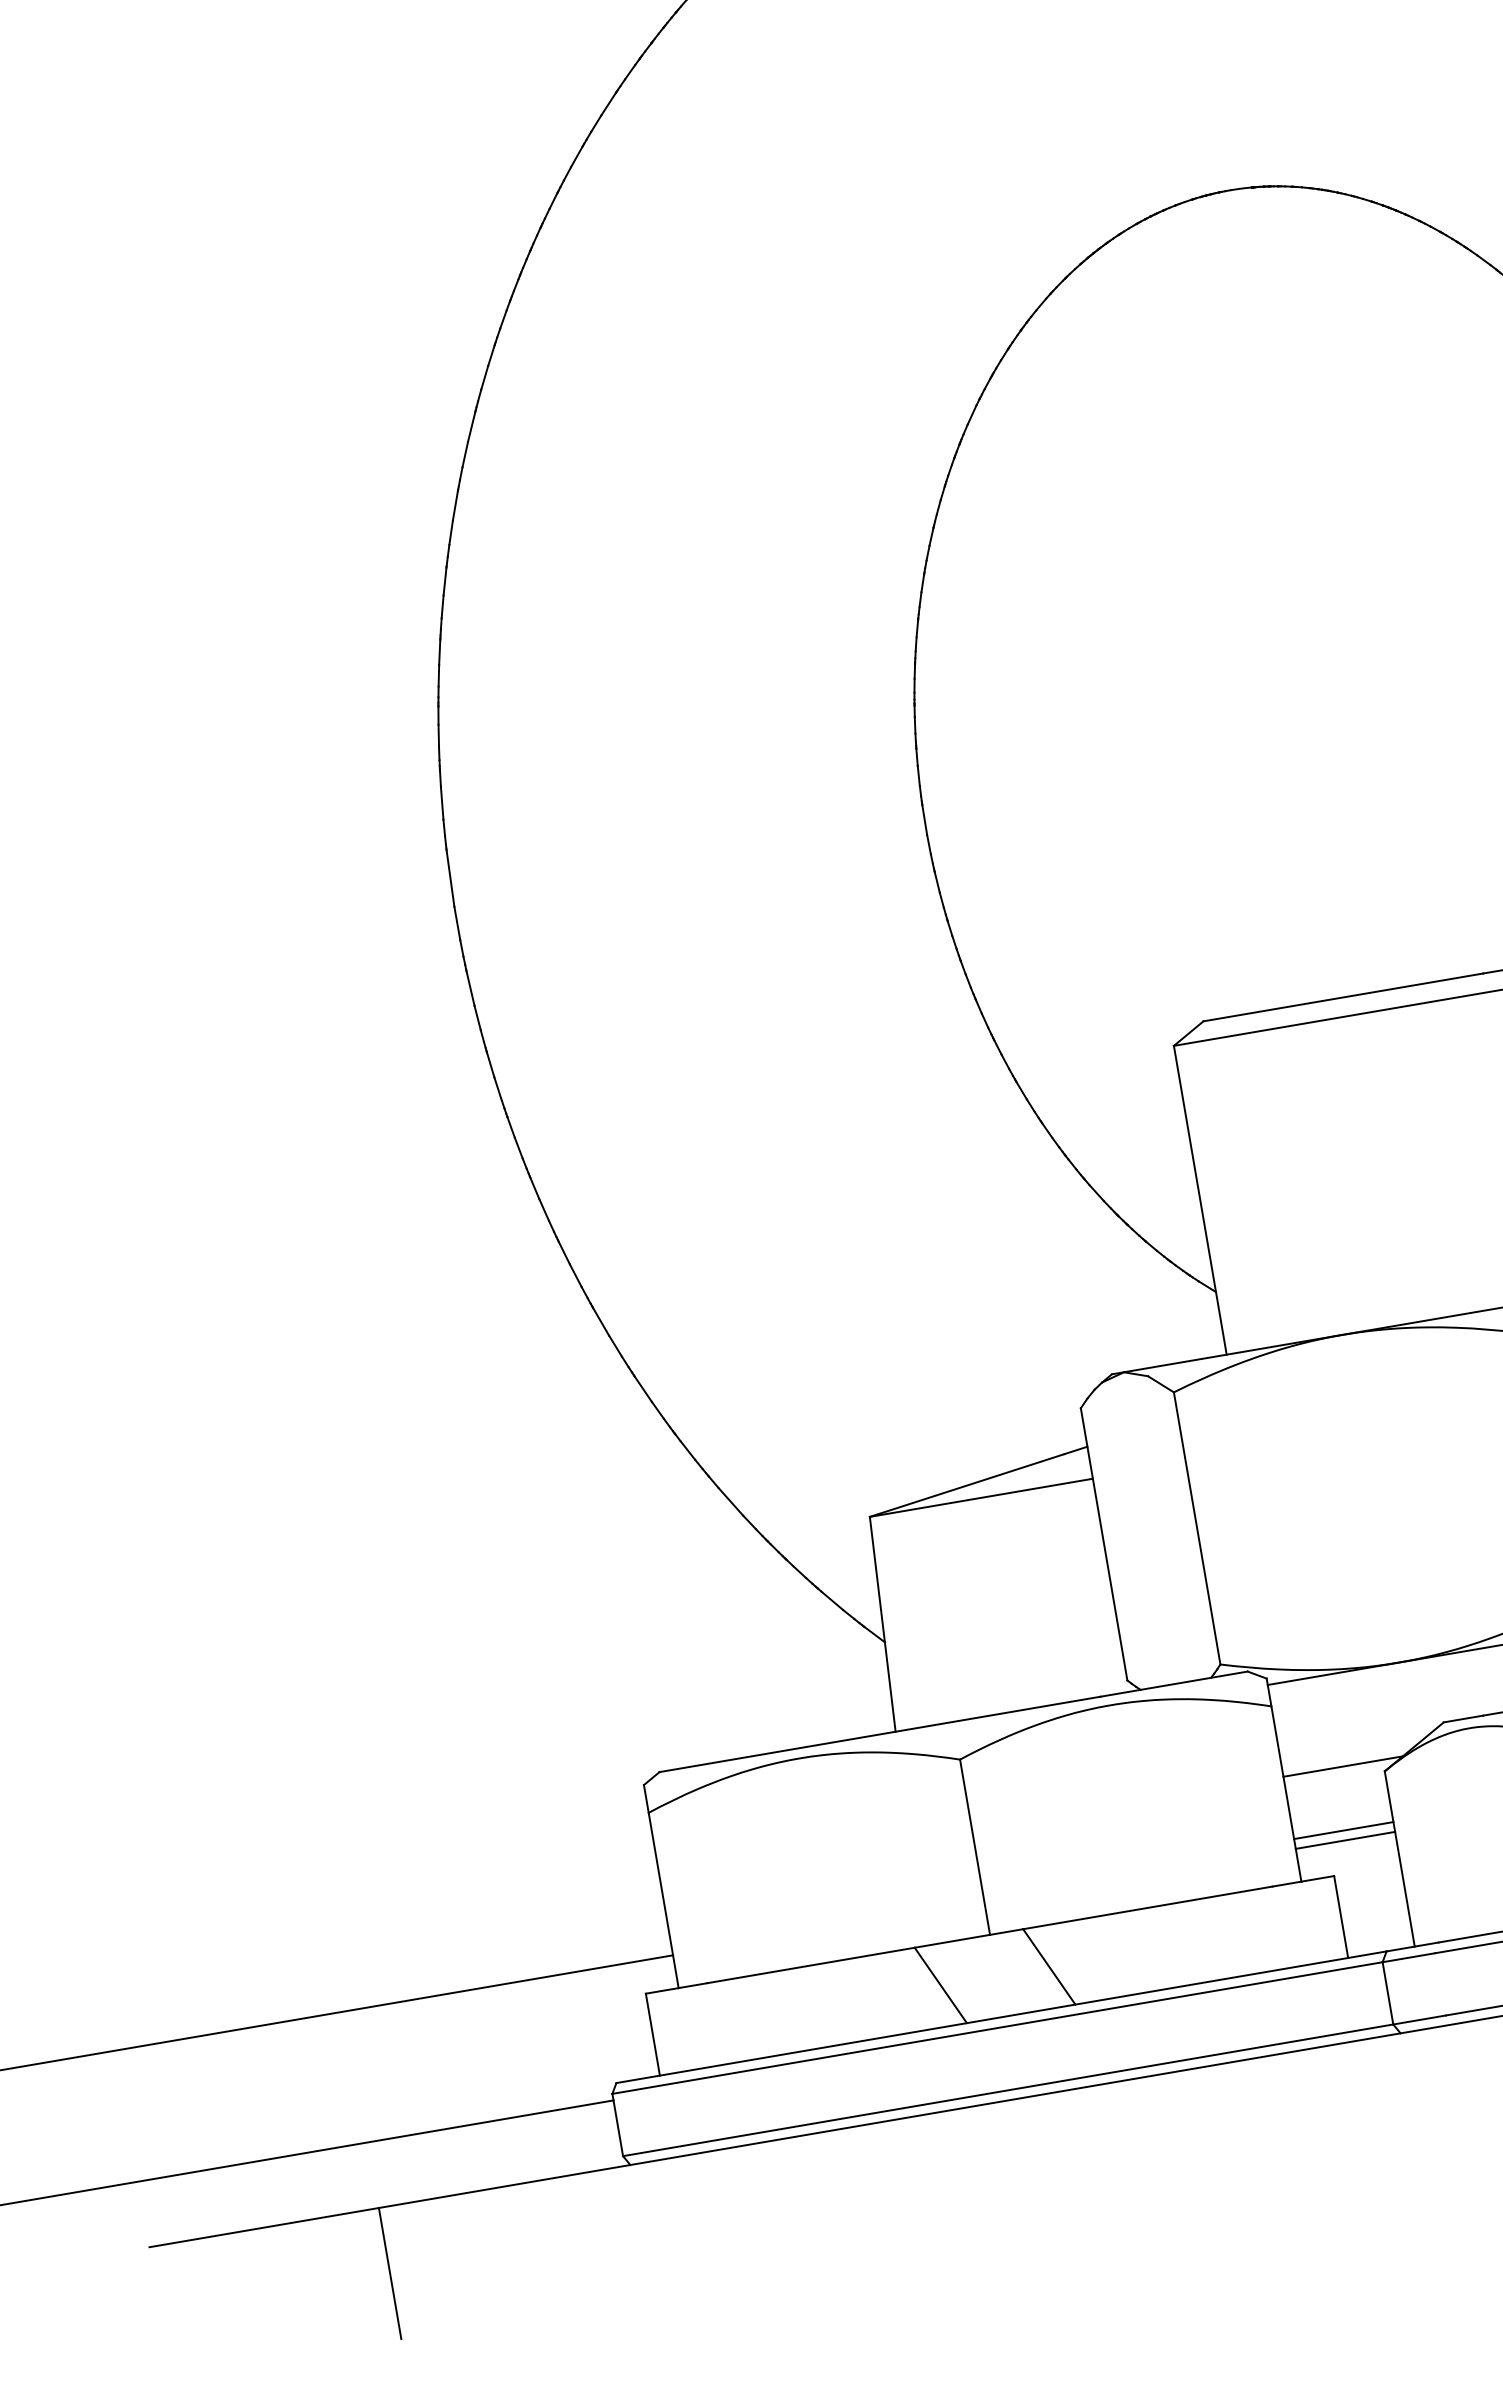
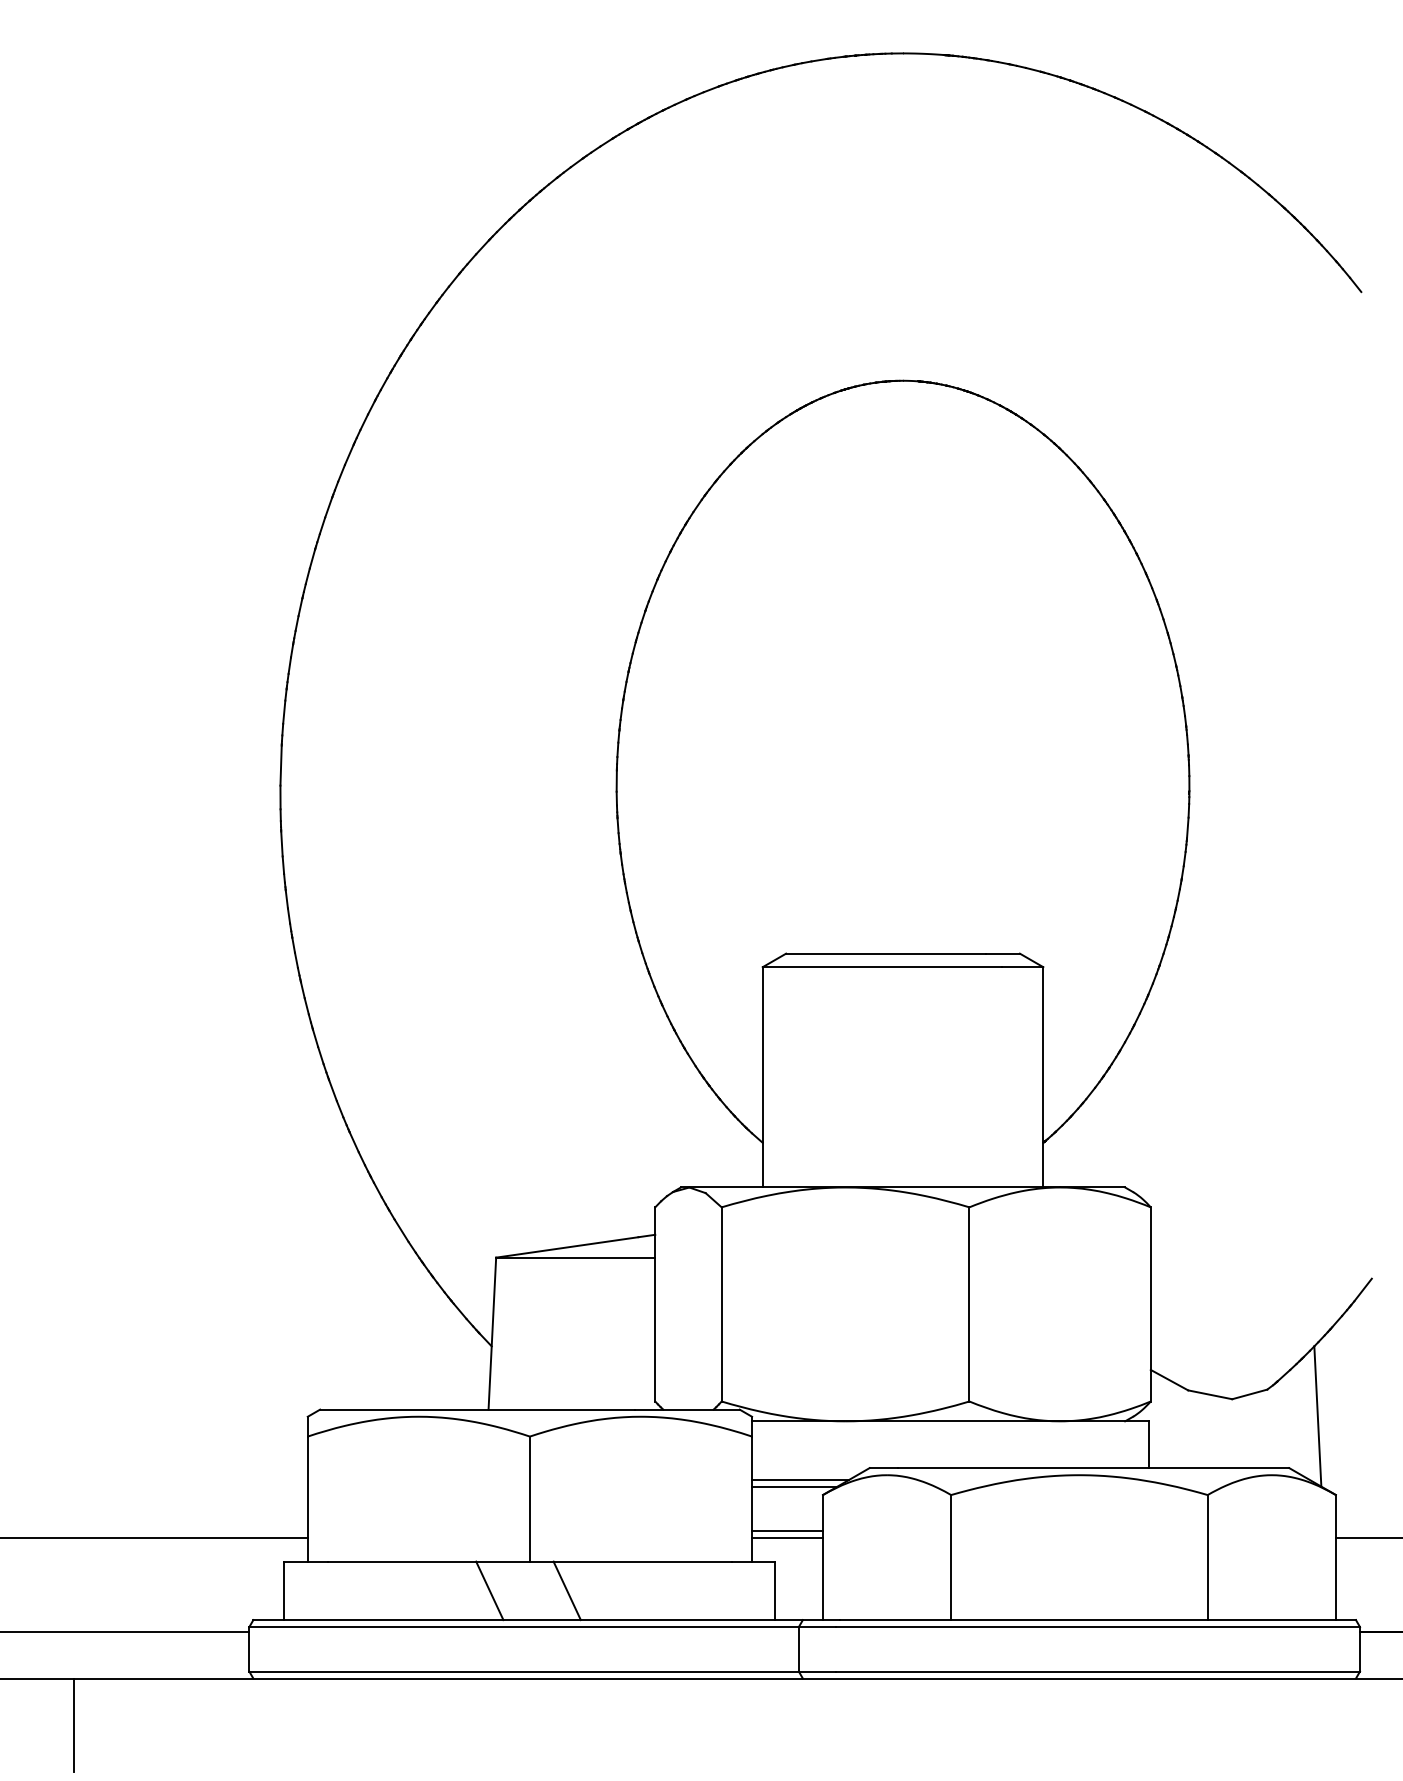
line: (1349, 1754) -> (800, 1479), added

